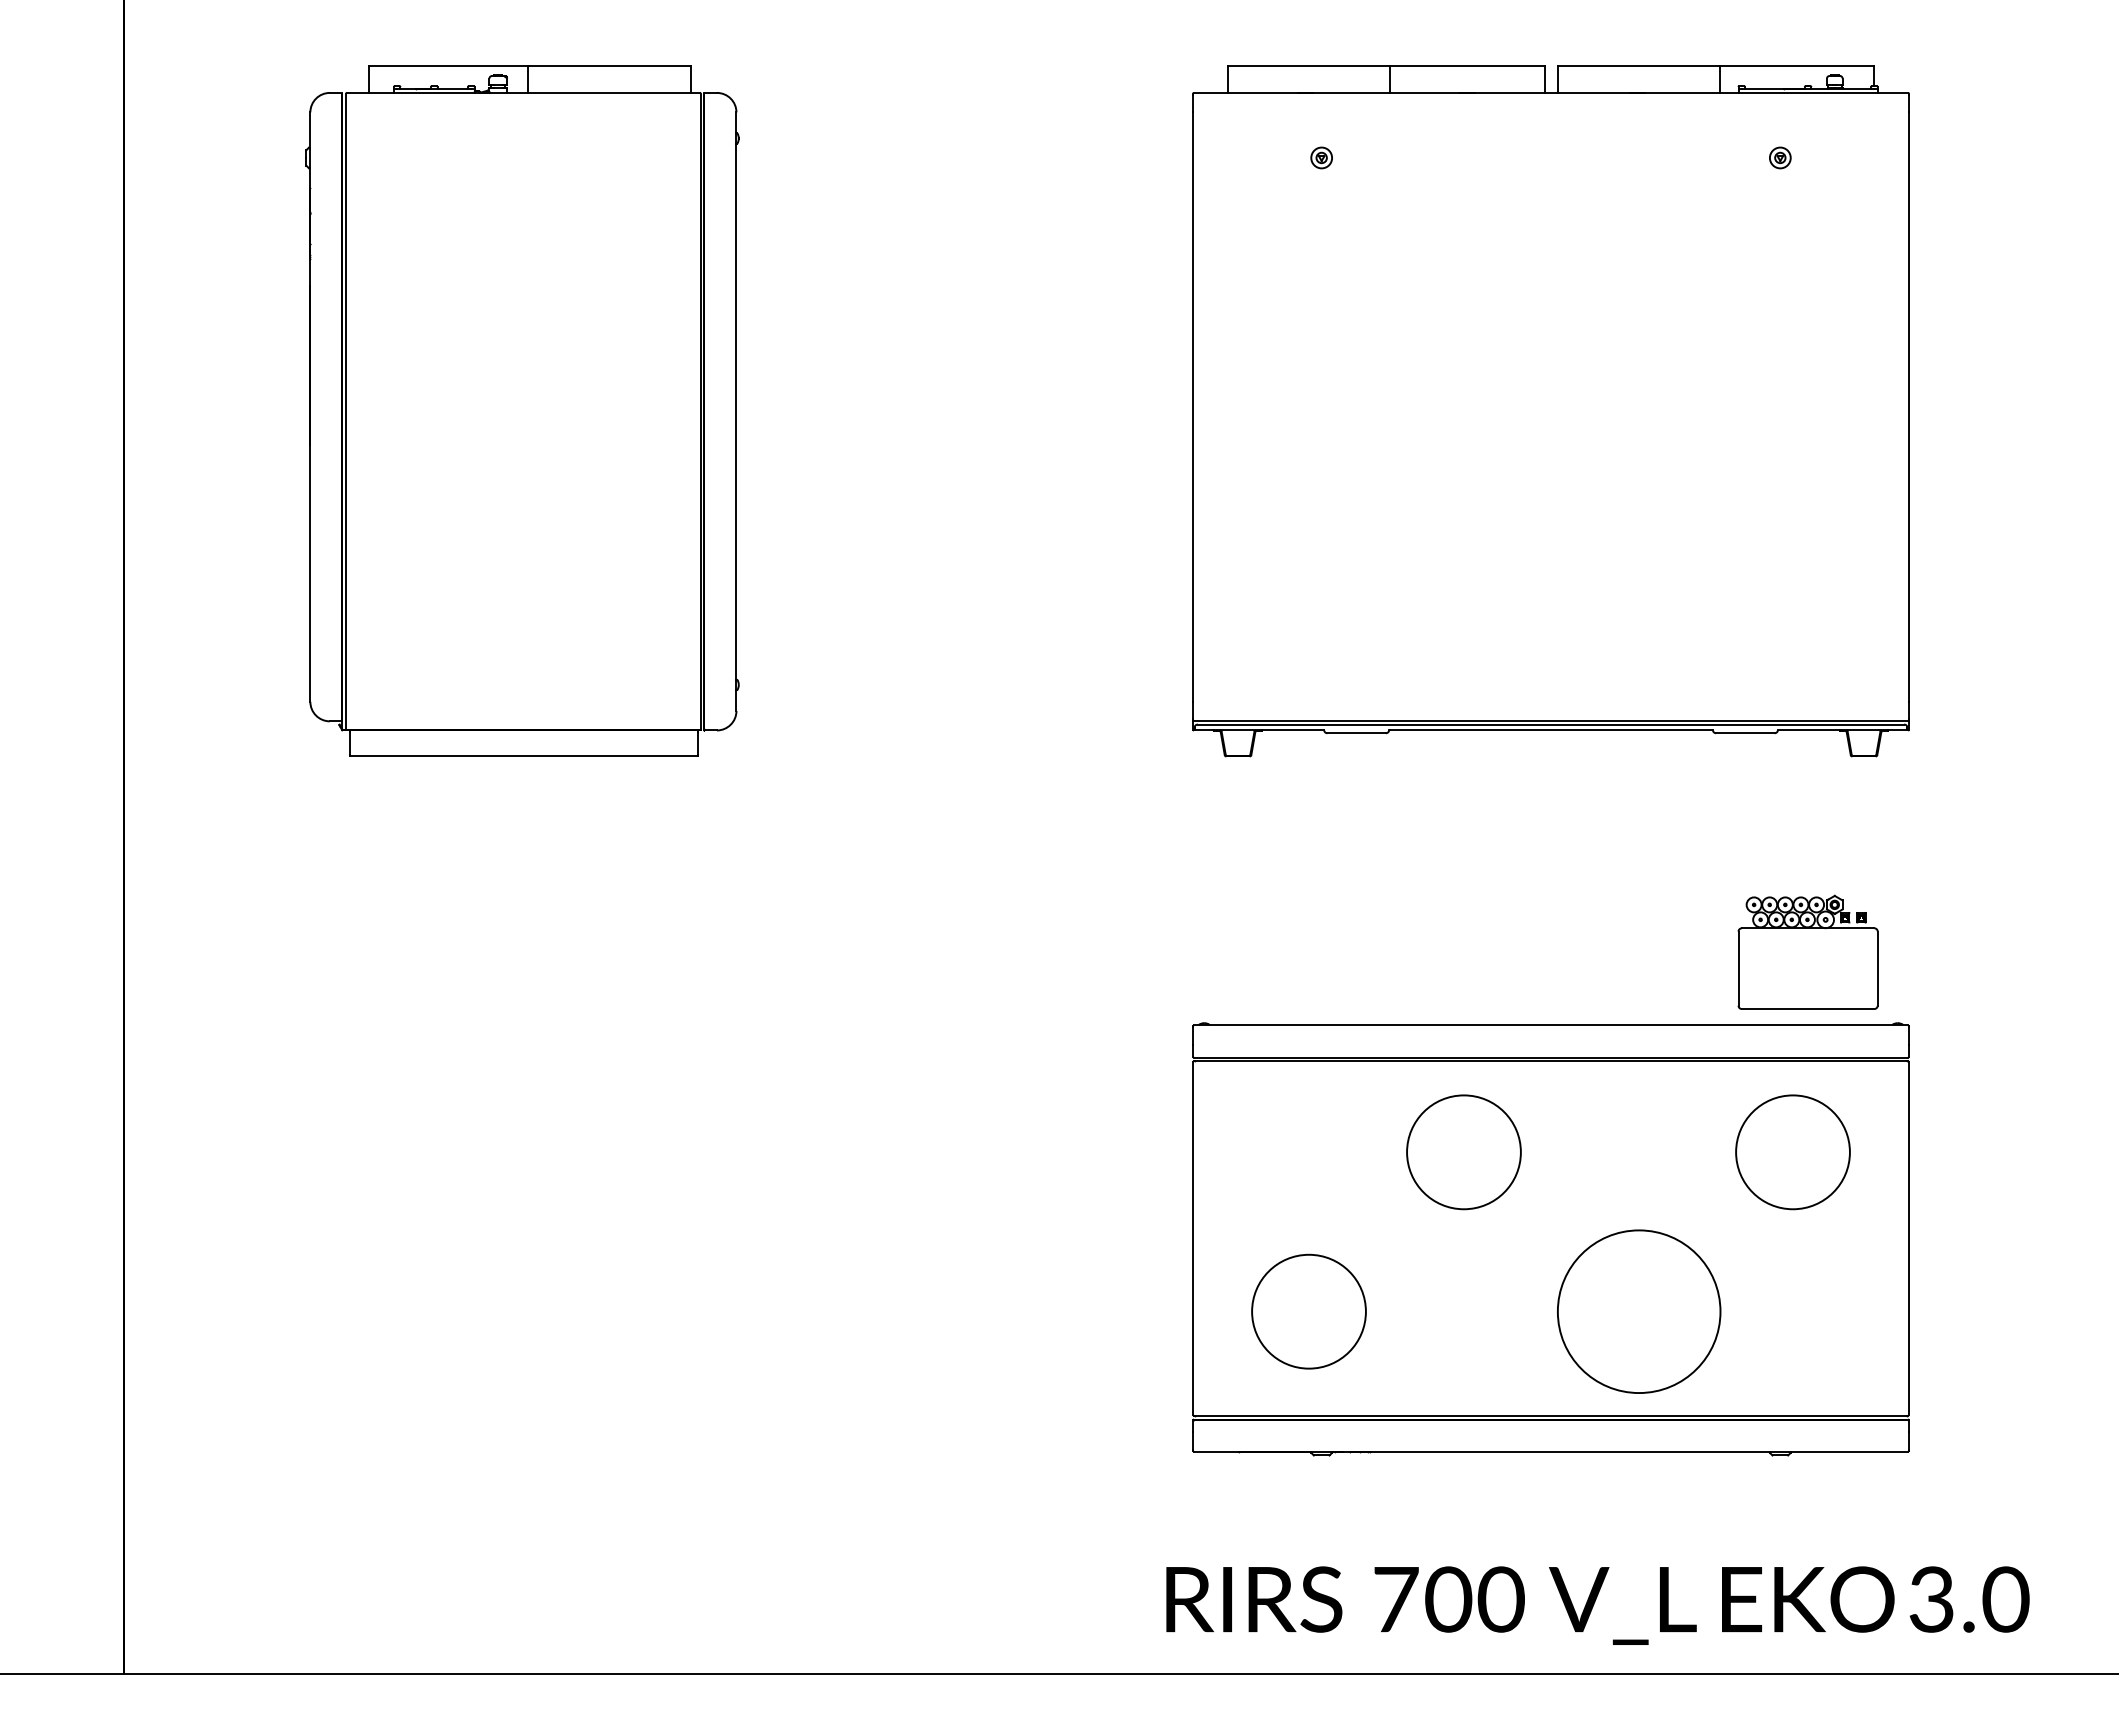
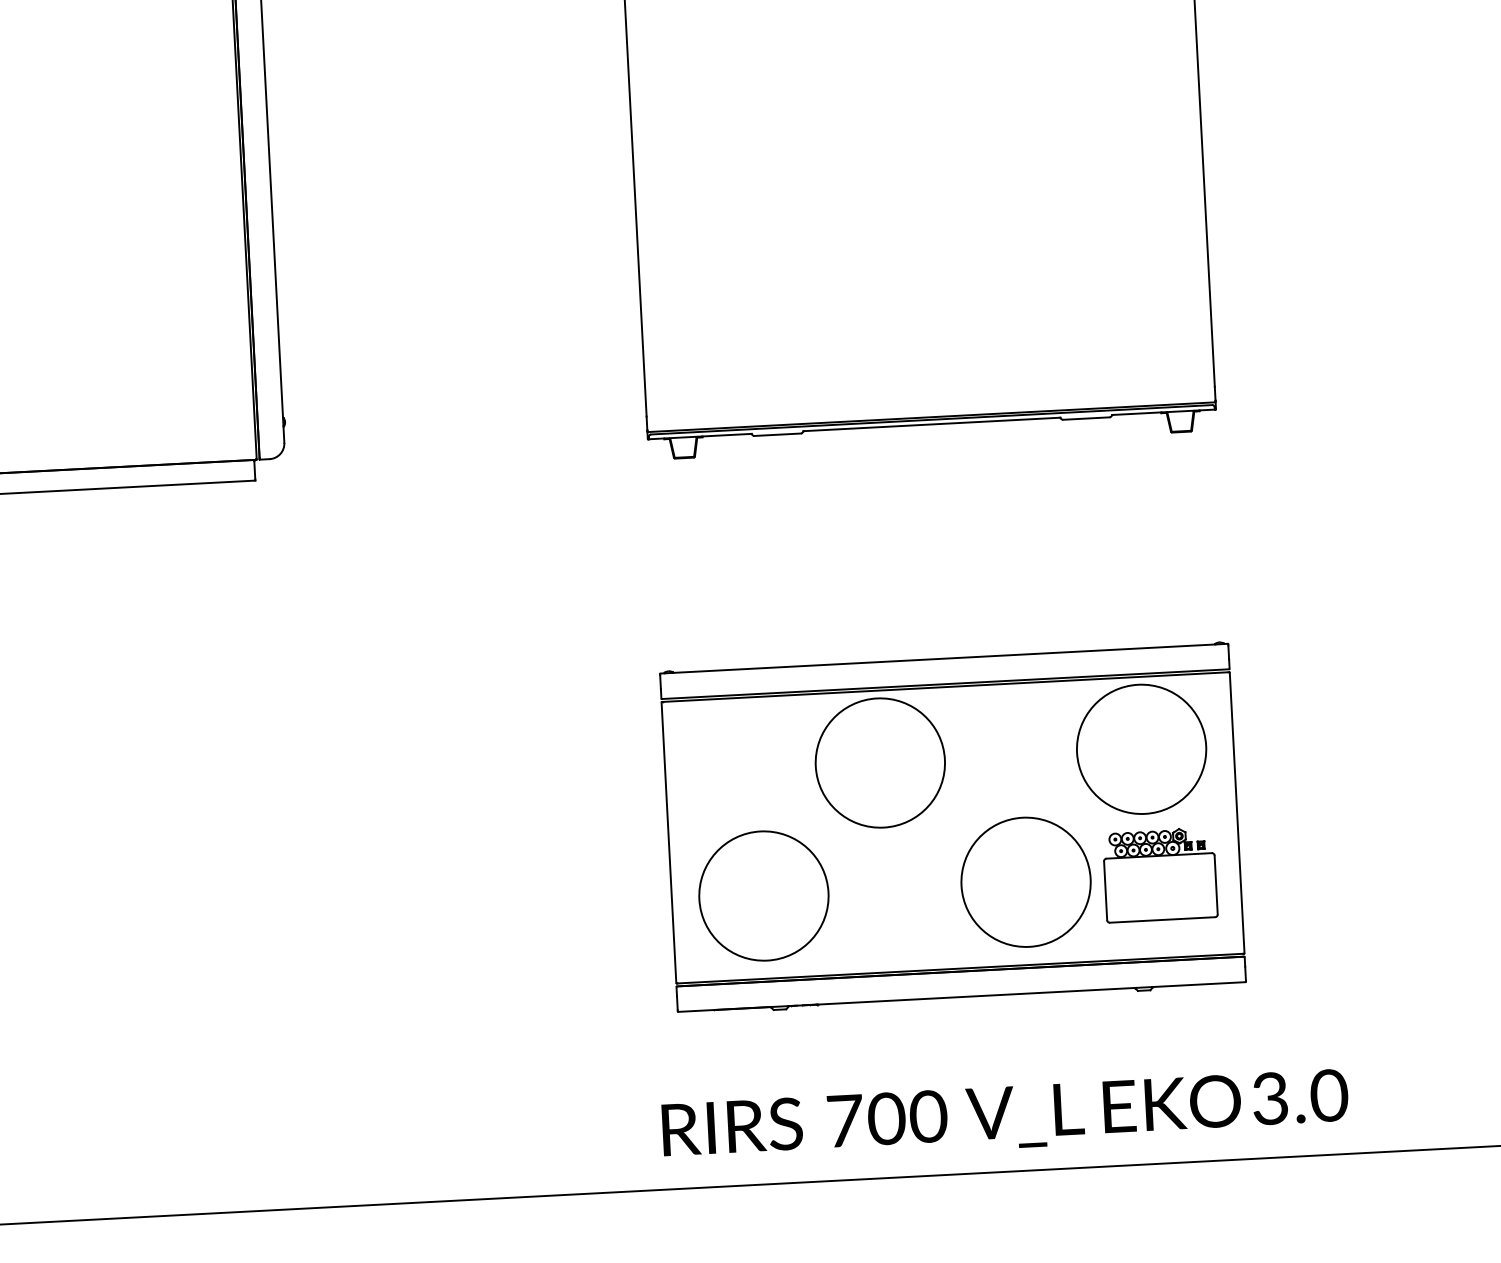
part: (1807, 951) -> (1159, 874), moved
circle: (1463, 1152) -> (879, 763), size x1.43
circle: (1792, 1152) -> (1141, 749), size x1.43
circle: (1308, 1311) -> (763, 895), size x1.43

